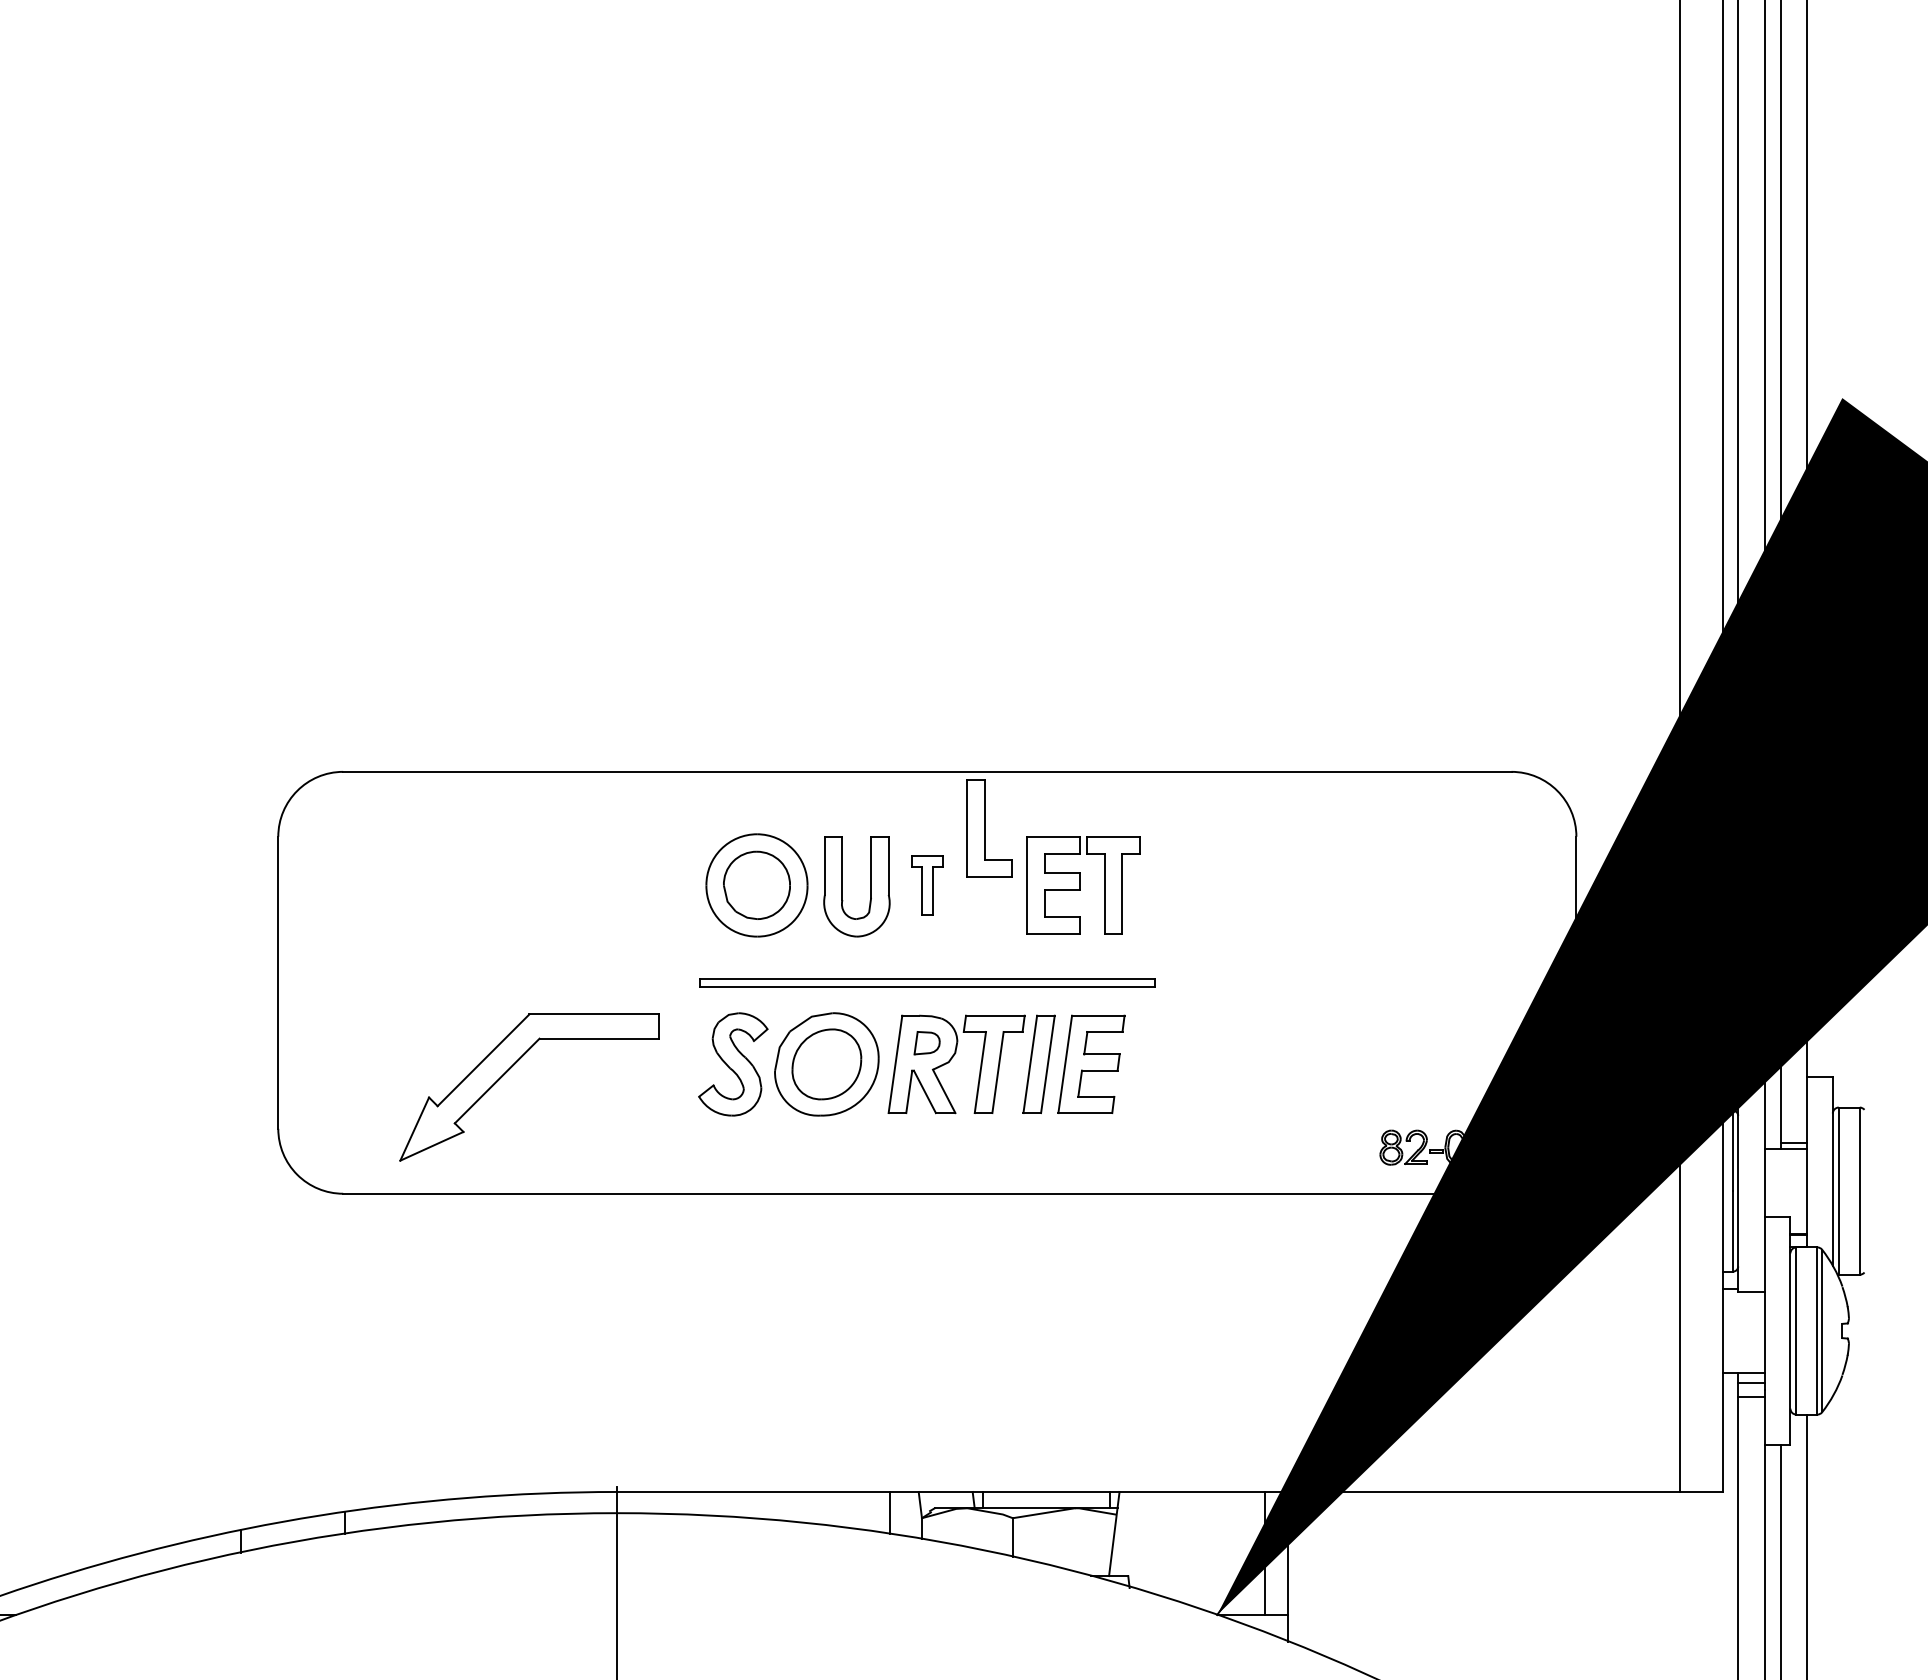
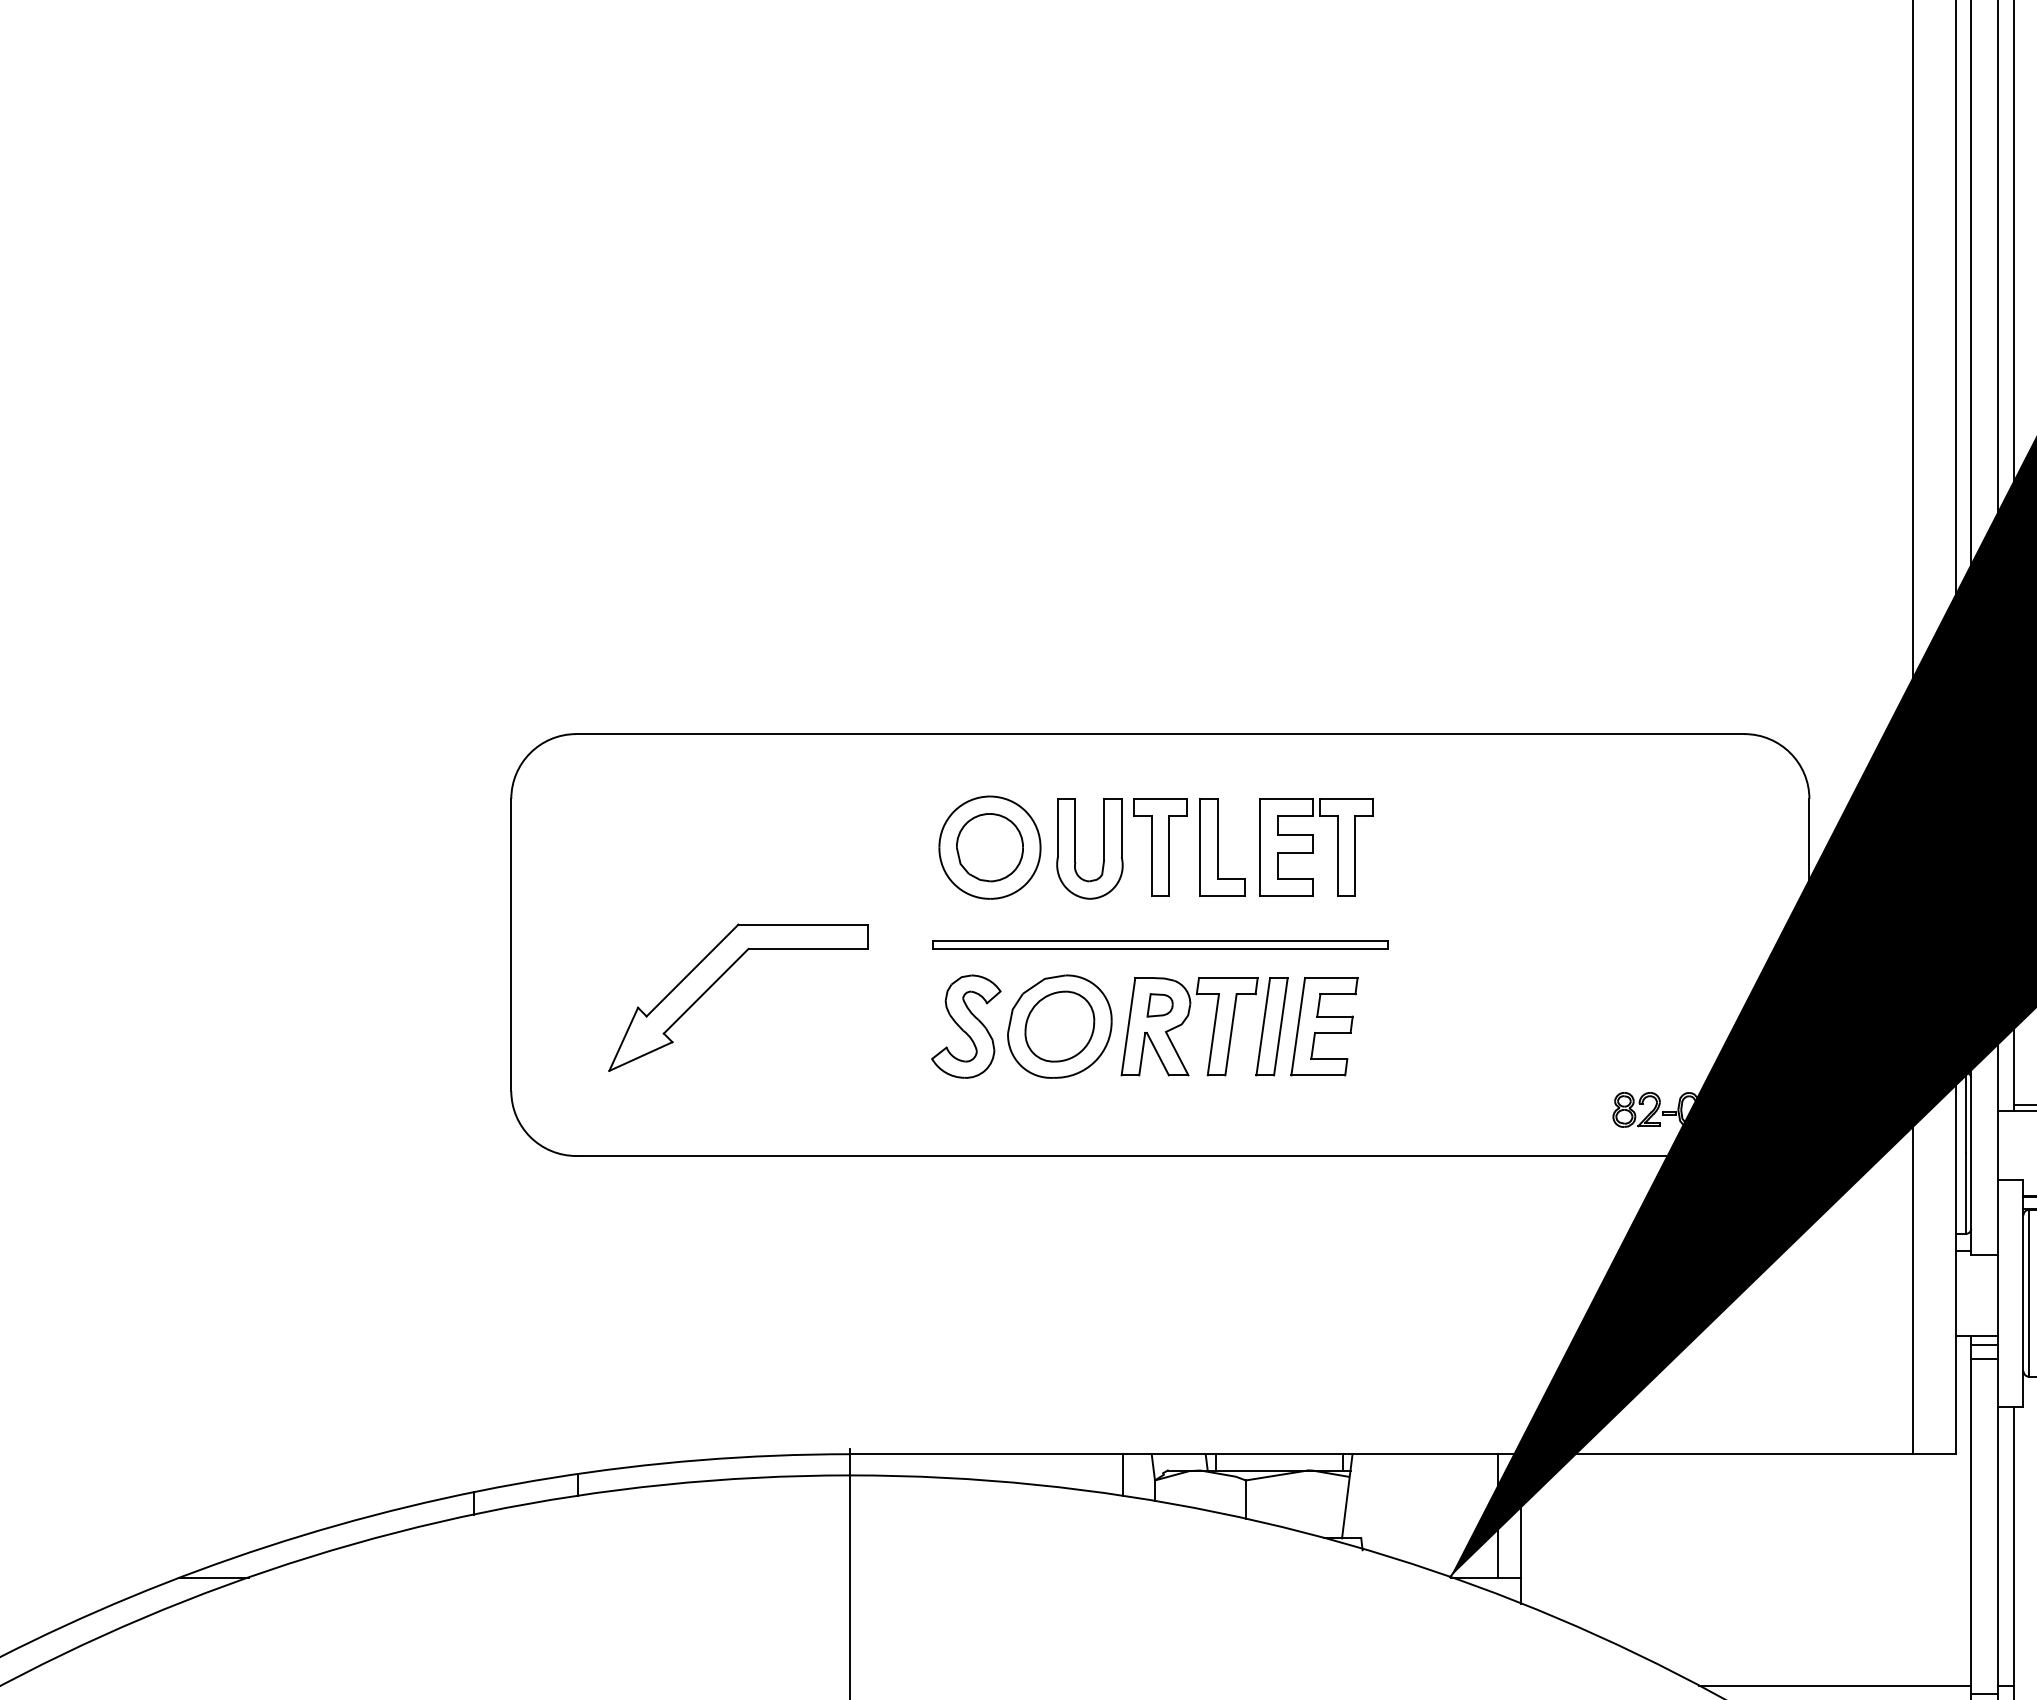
part: (989, 828) -> (1222, 847), moved
part: (927, 885) -> (1160, 847), size x1.67
part: (511, 1068) -> (720, 978), moved

